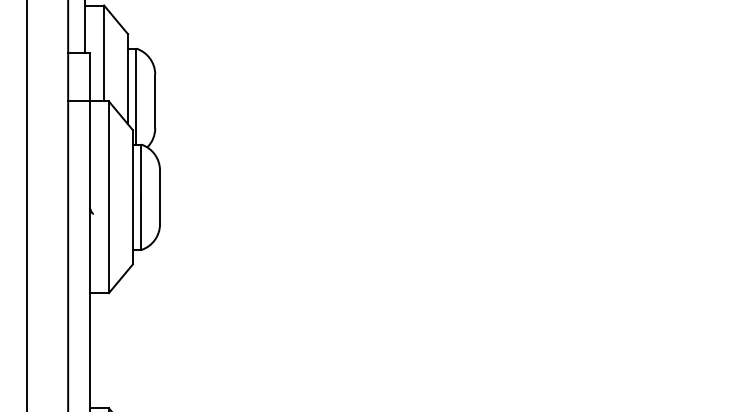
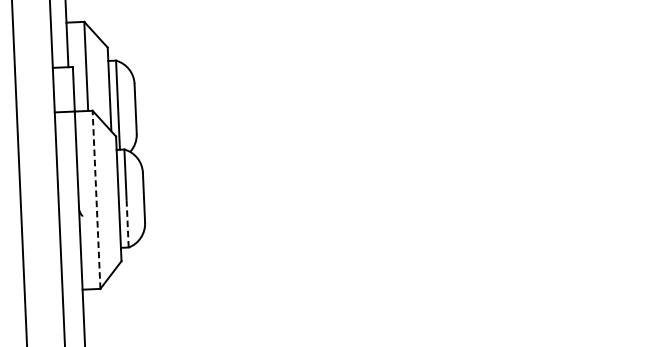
line: (108, 197) -> (96, 200), solid -> dashed
line: (141, 223) -> (127, 222), solid -> dashed

